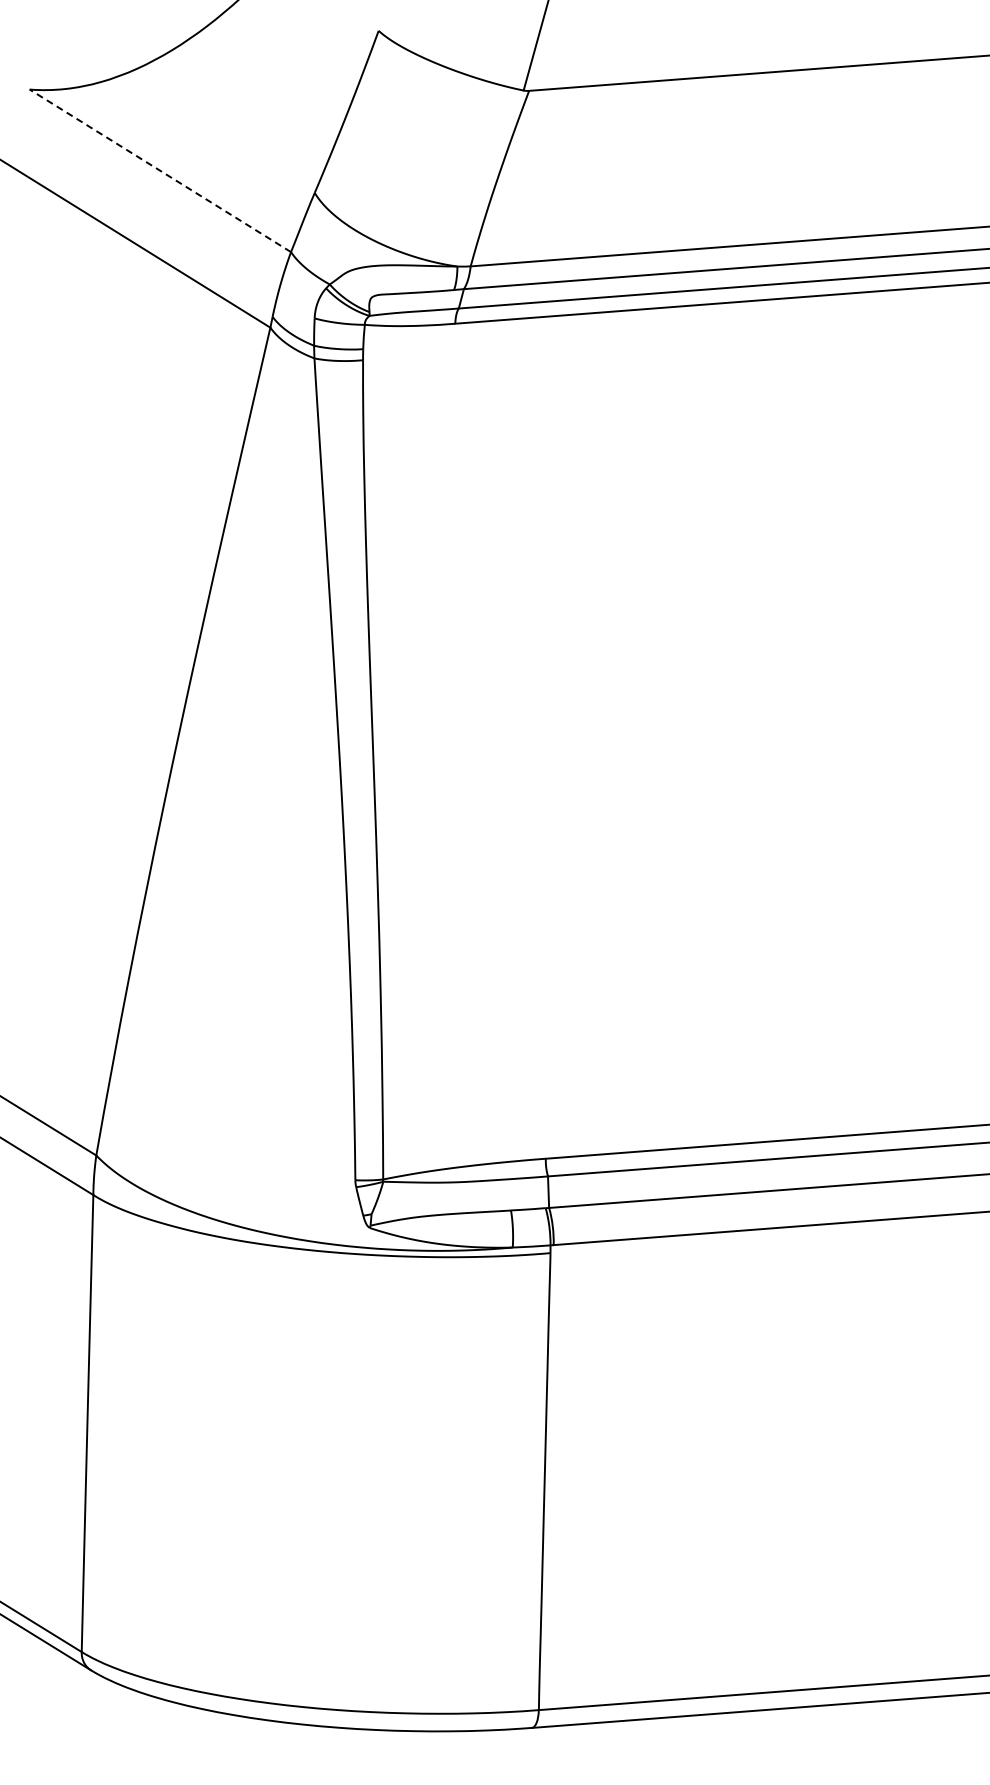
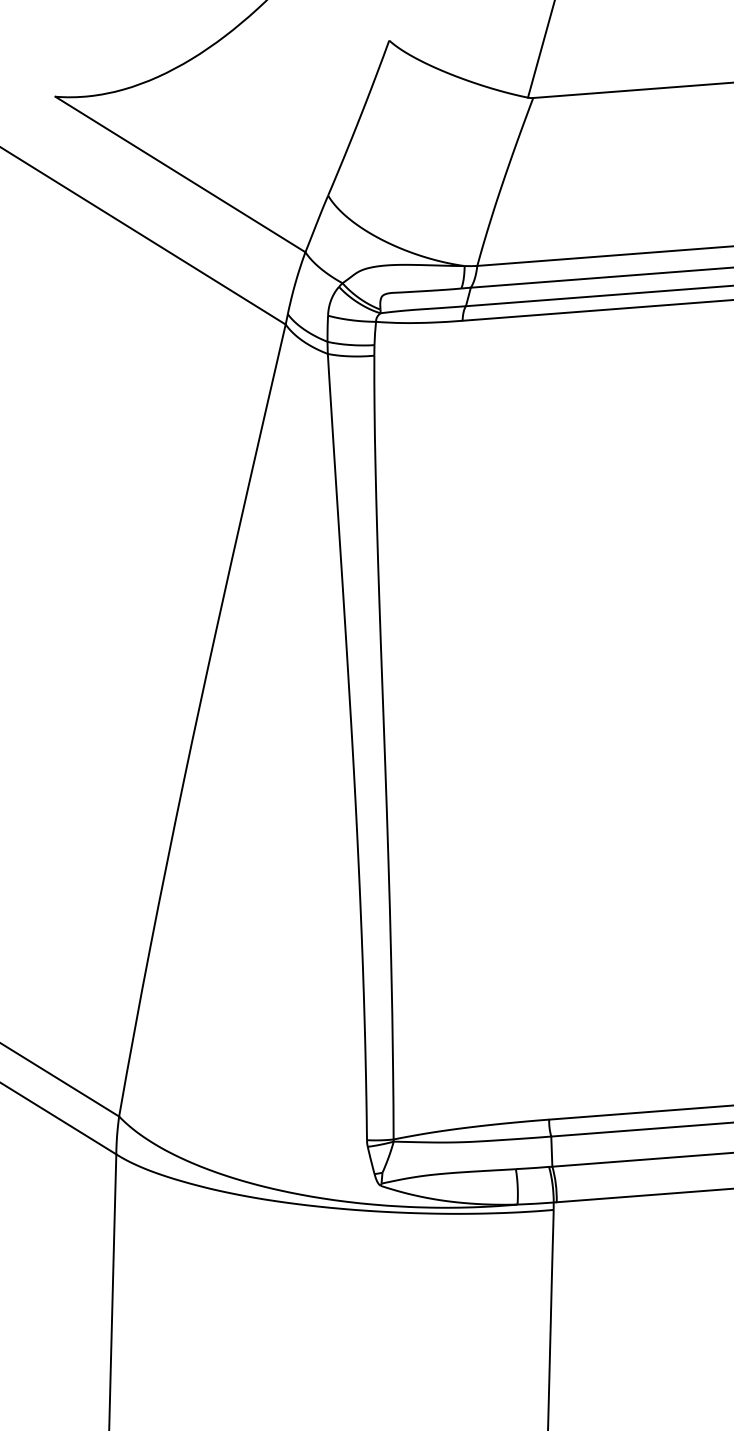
line: (160, 170) -> (180, 174), dashed -> solid

